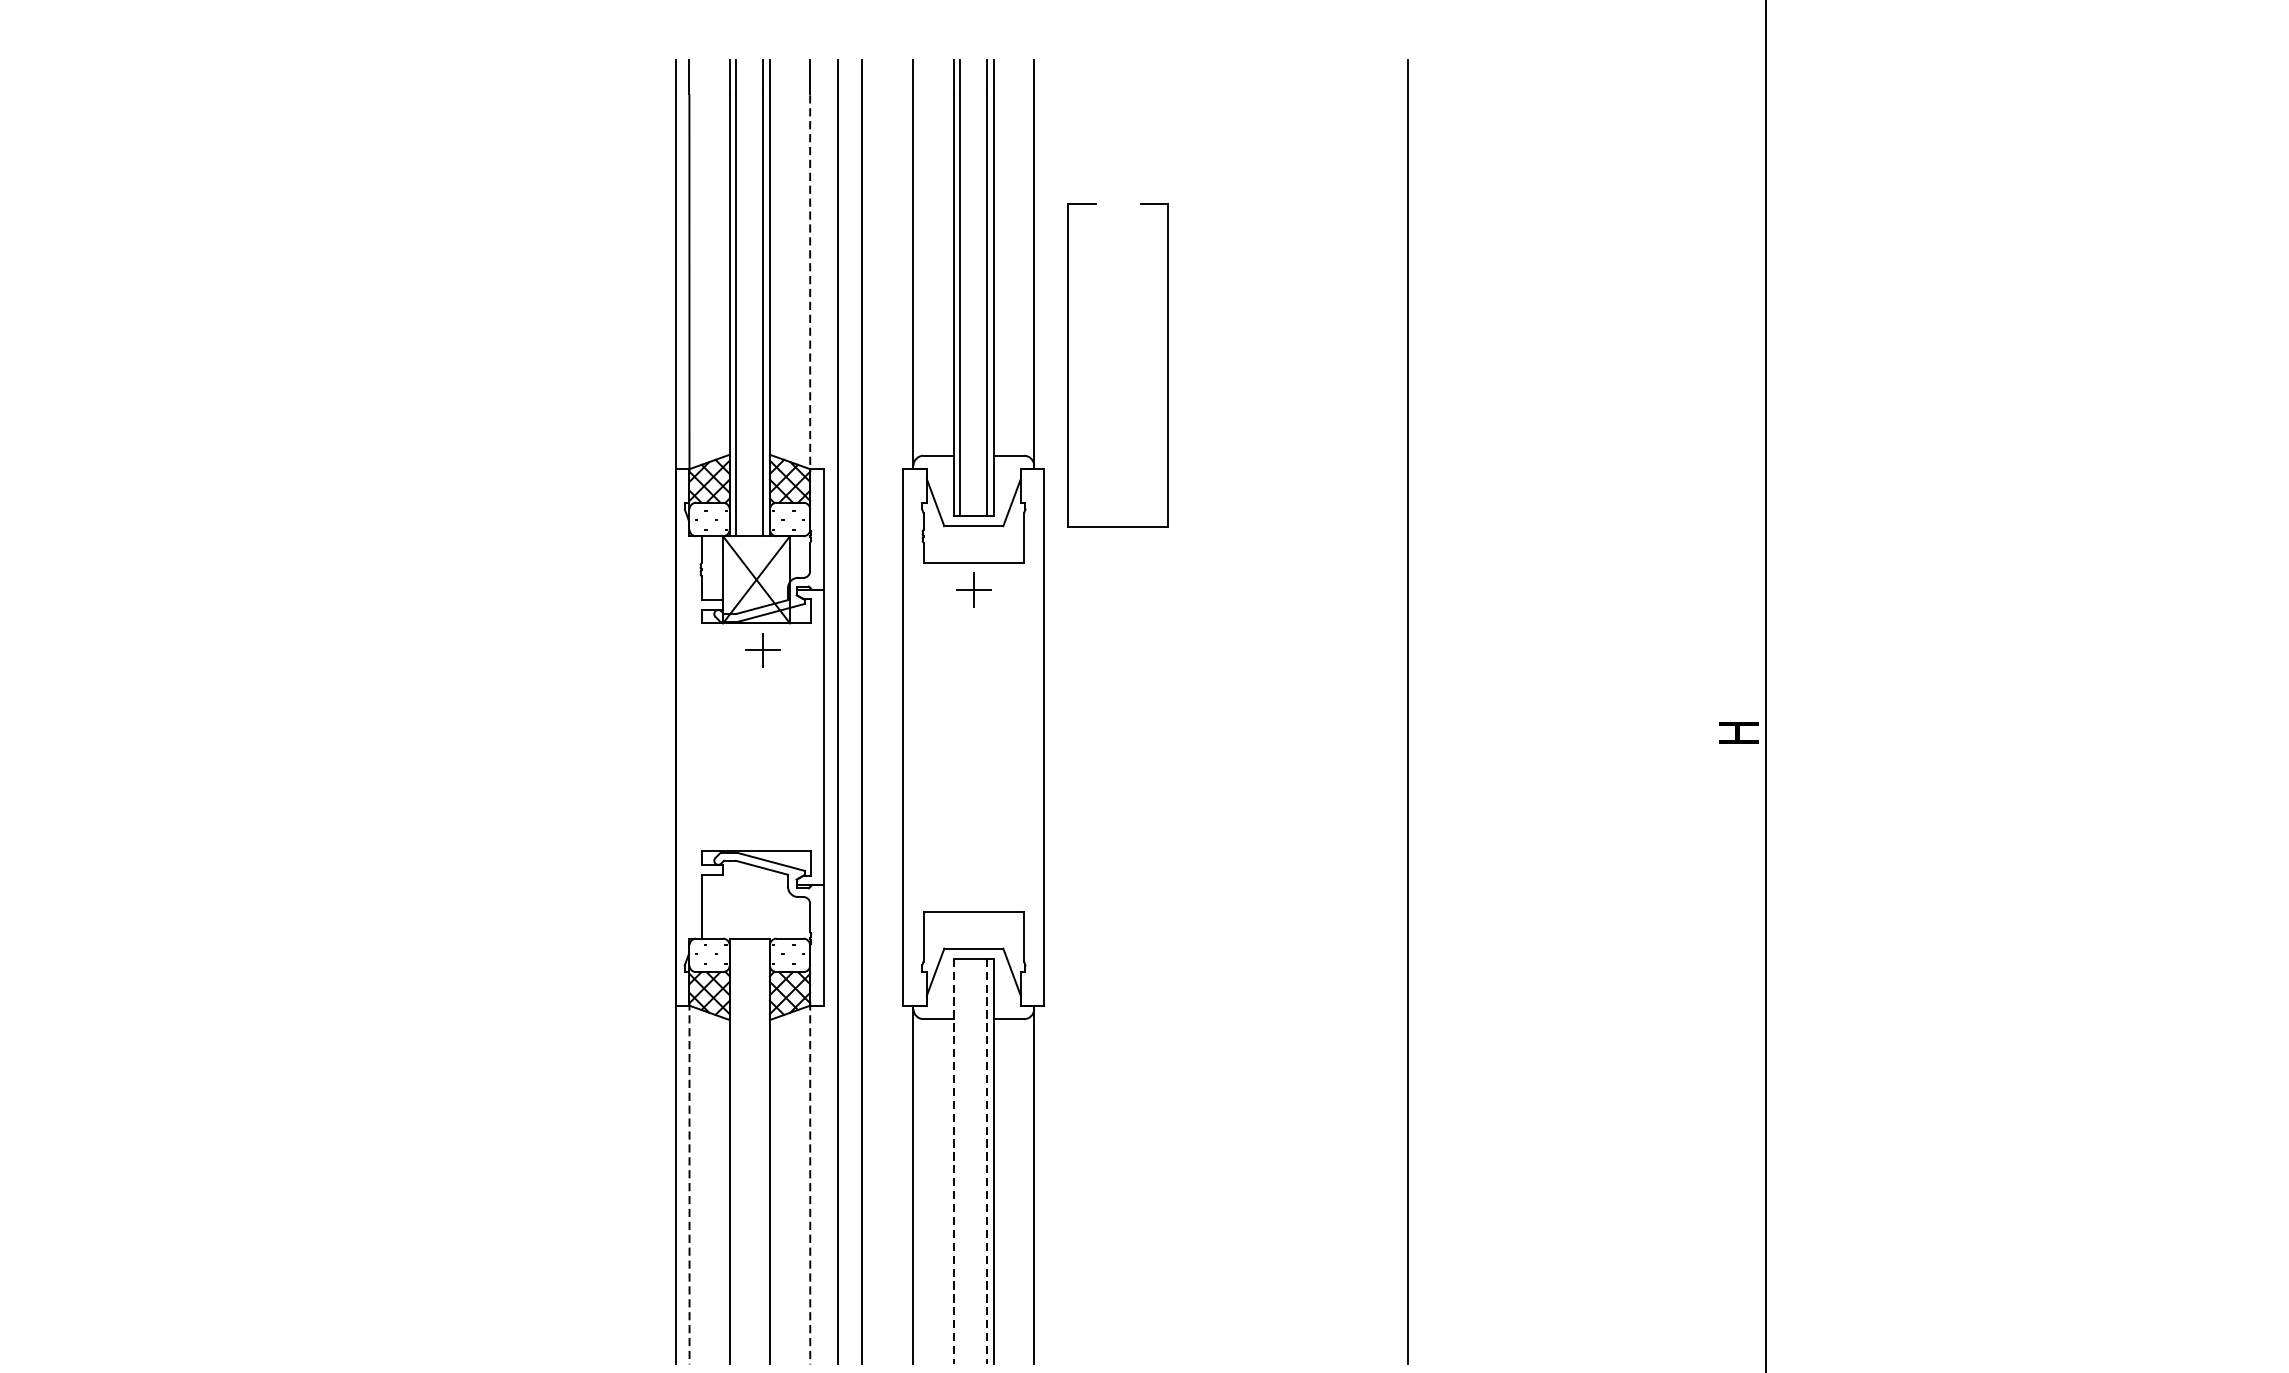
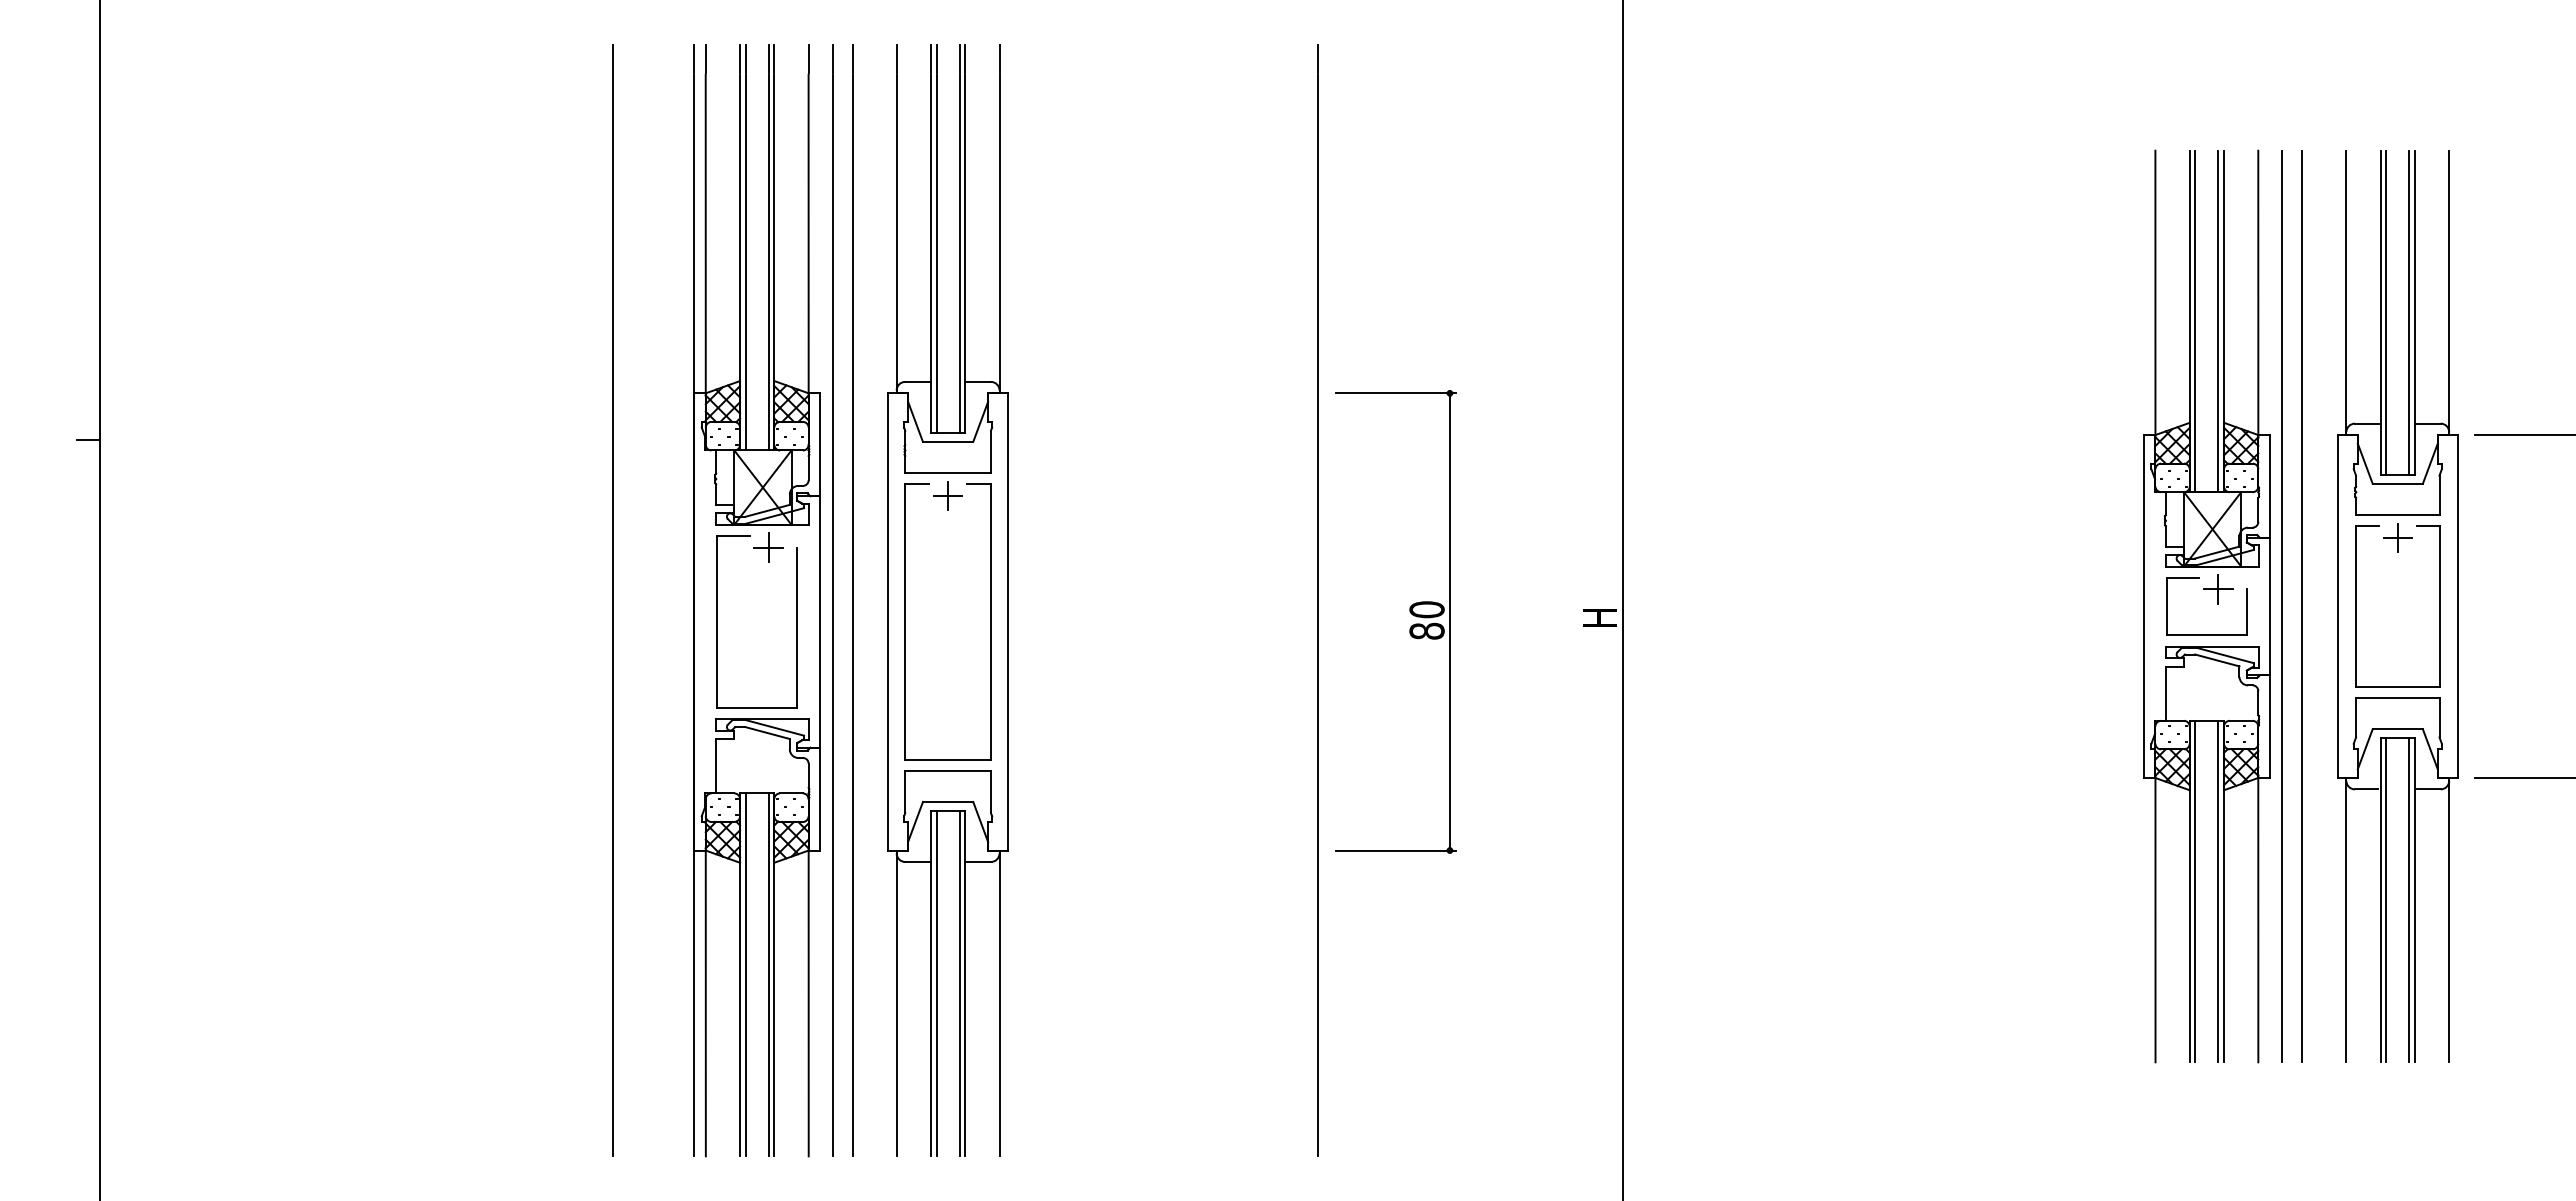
line: (810, 283) -> (808, 235), dashed -> solid
part: (1068, 364) -> (905, 621), moved
line: (581, 712) -> (613, 600), added
part: (703, 736) -> (717, 621), added
part: (1515, 745) -> (1409, 628), added
line: (736, 1151) -> (745, 974), added
line: (763, 1151) -> (768, 974), added
line: (953, 1161) -> (930, 983), dashed -> solid
line: (960, 1161) -> (936, 983), added
line: (987, 1161) -> (959, 983), dashed -> solid
line: (689, 1183) -> (705, 1002), dashed -> solid
line: (810, 1183) -> (808, 1002), dashed -> solid

